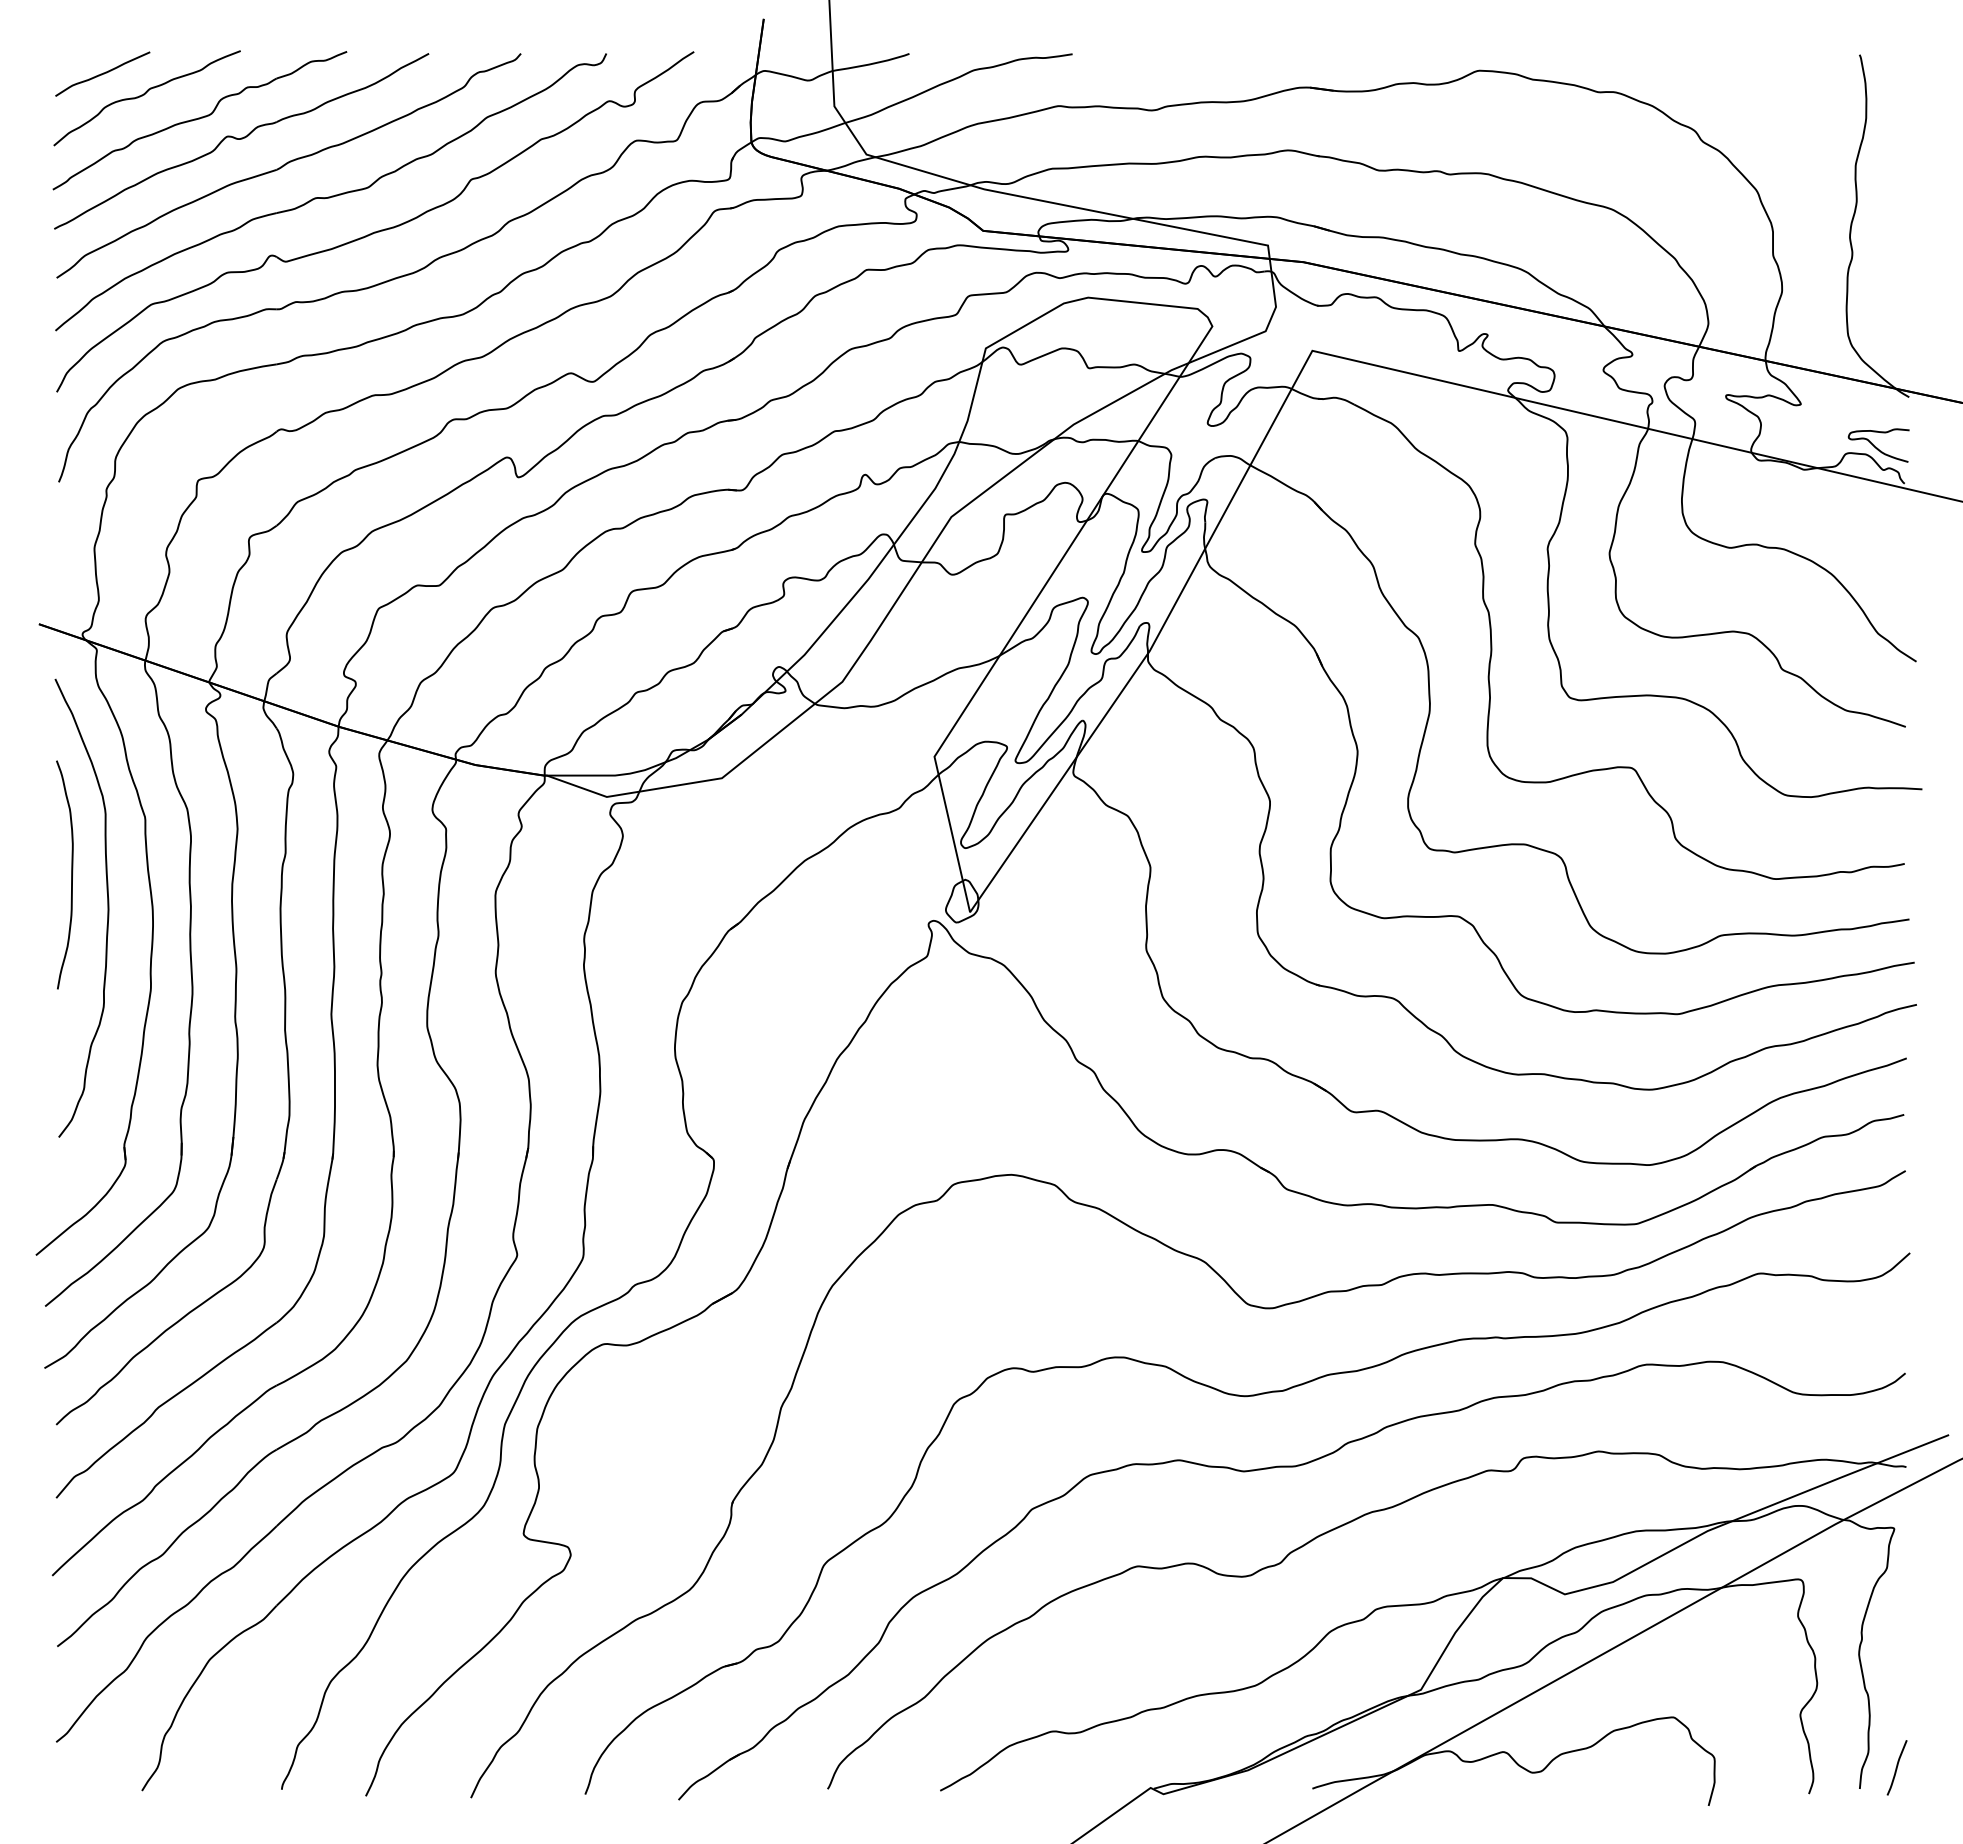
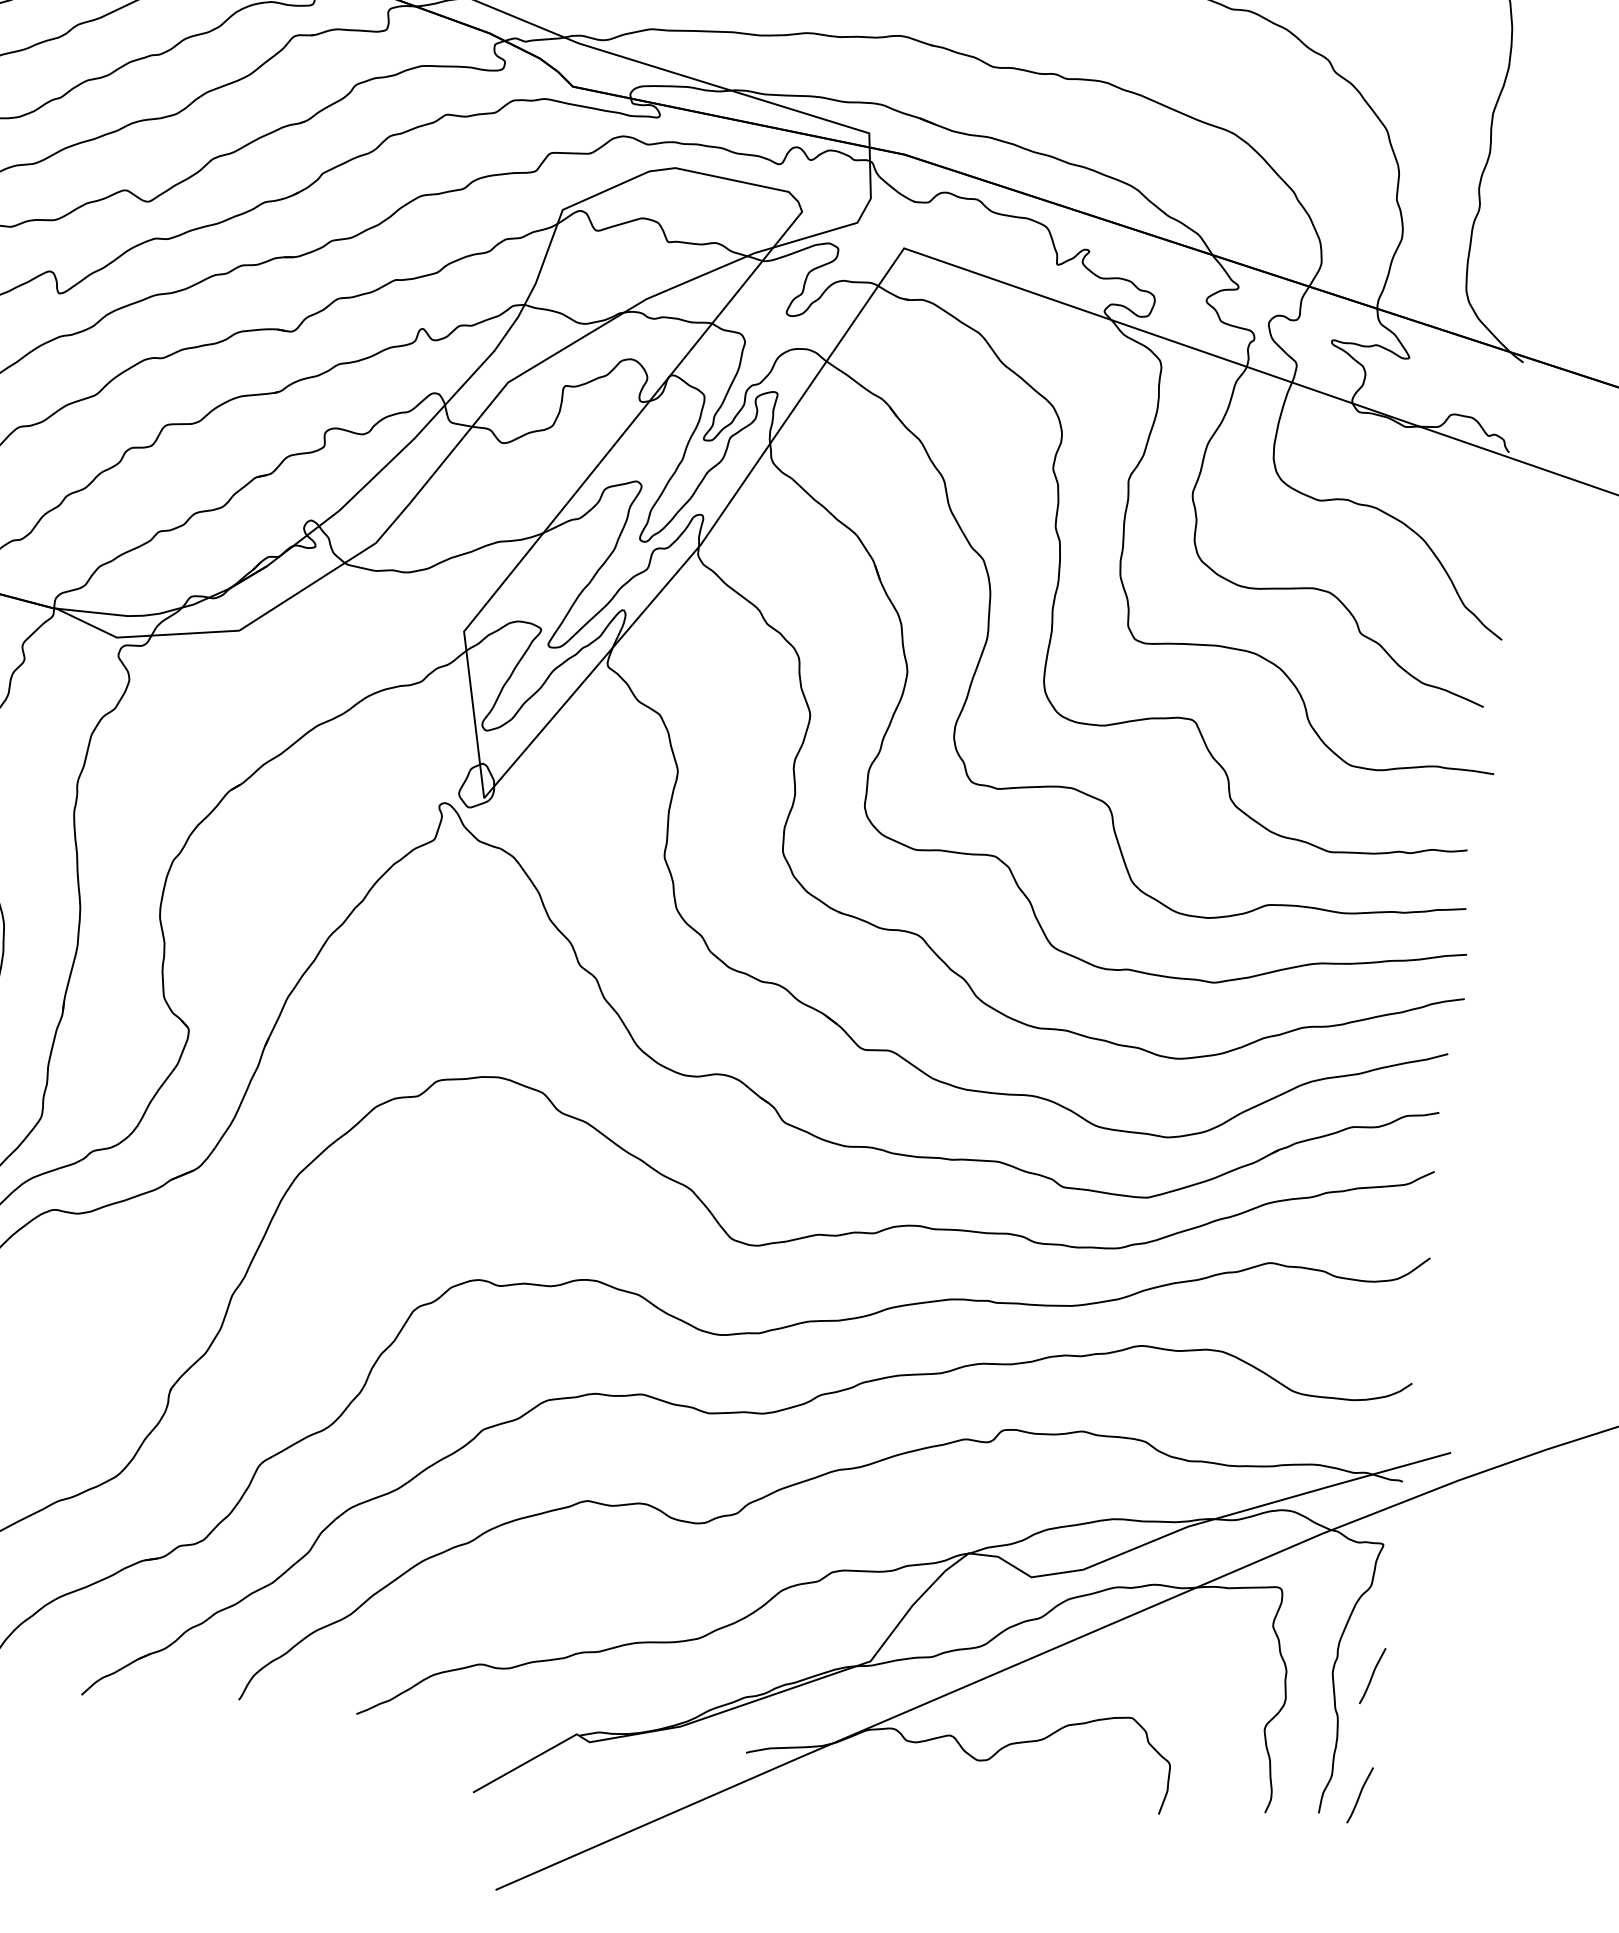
curve: (1877, 447) -> (1484, 411), removed
curve: (1896, 1653) -> (1372, 1675), added

